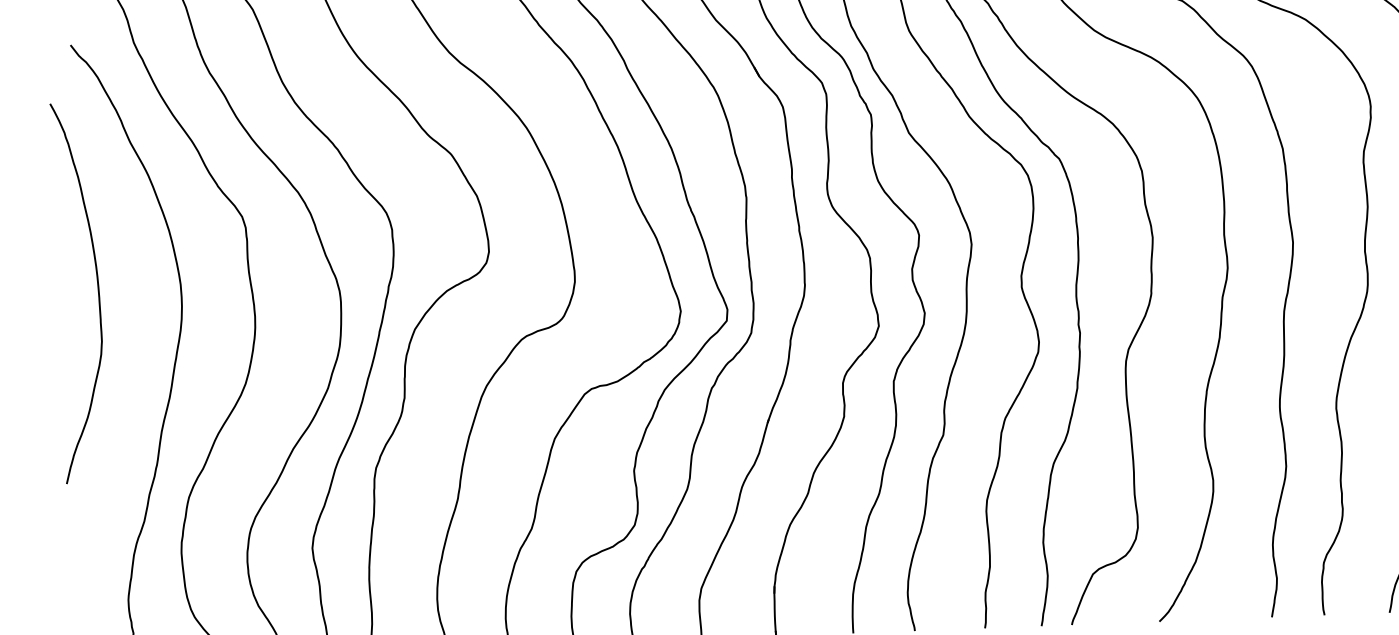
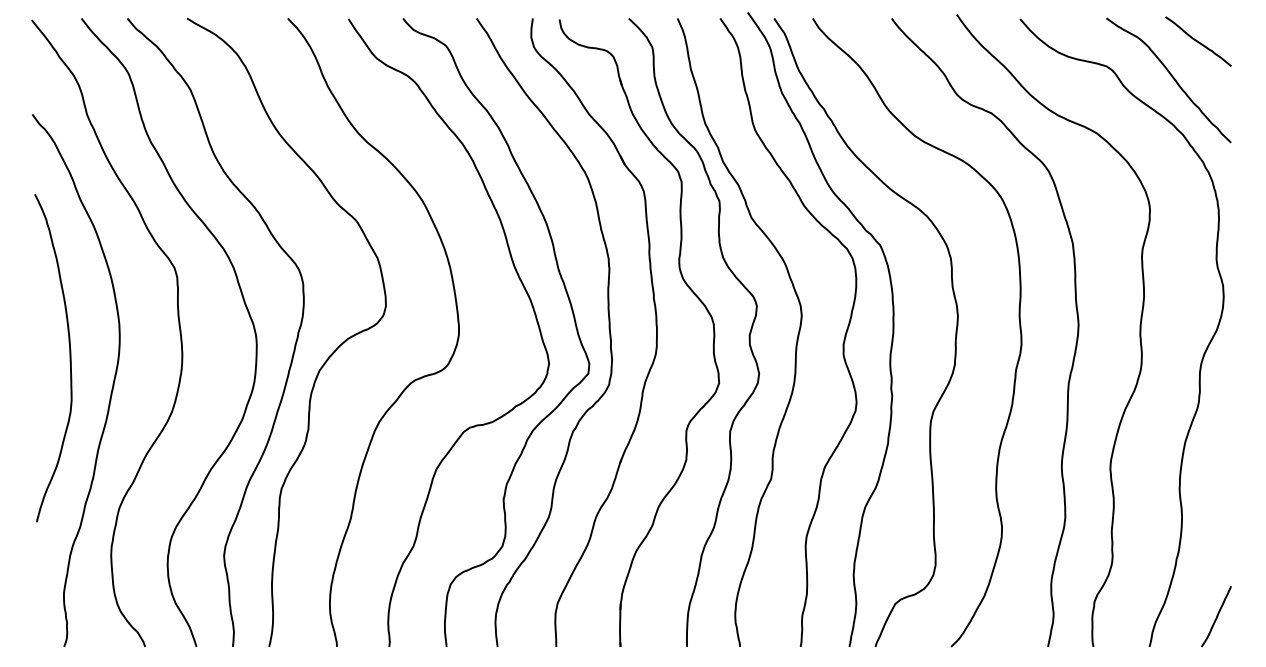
curve: (97, 292) -> (69, 358), moved

